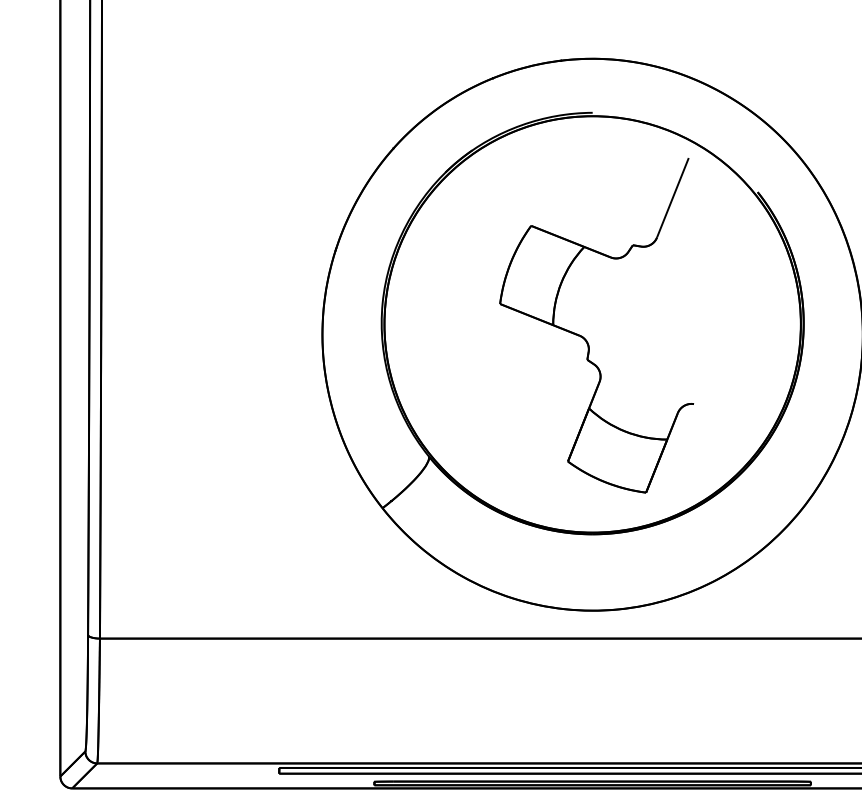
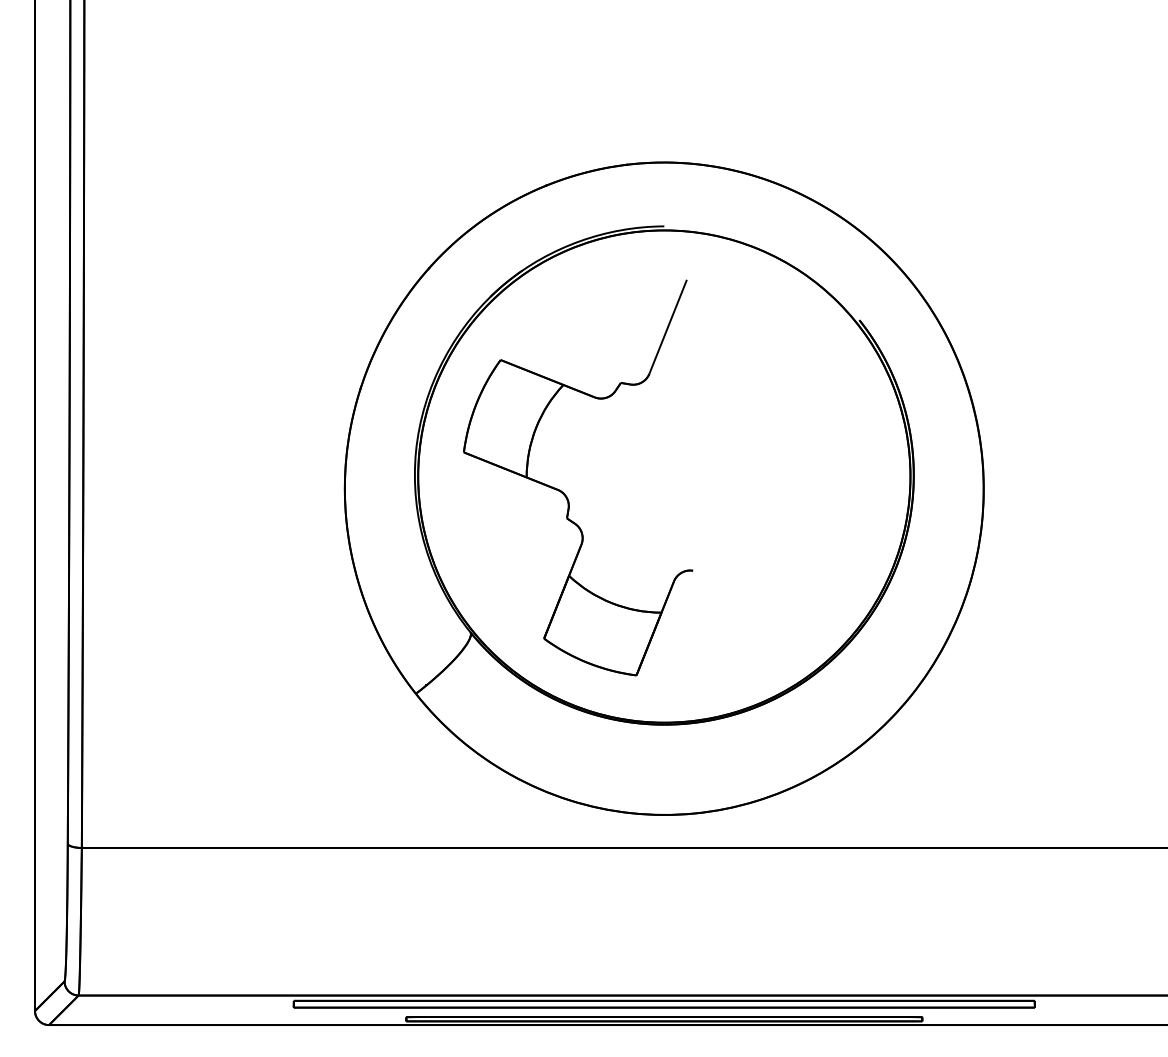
part: (584, 337) -> (563, 492), moved

